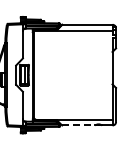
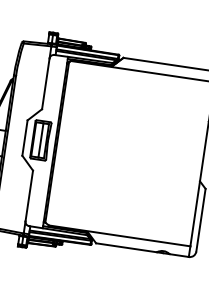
line: (79, 125) -> (128, 248), dashed -> solid

